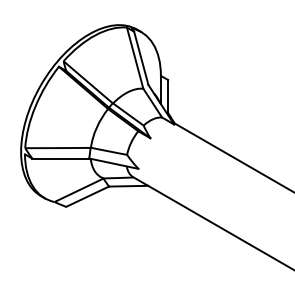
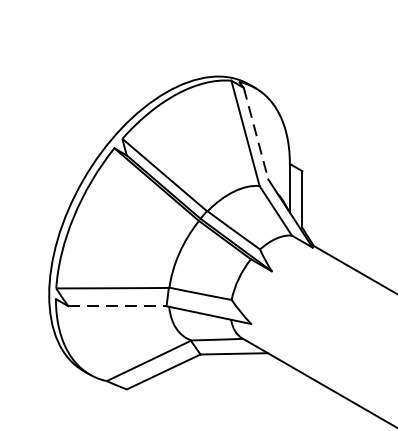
line: (141, 58) -> (256, 134), solid -> dashed
line: (60, 158) -> (117, 306), solid -> dashed

